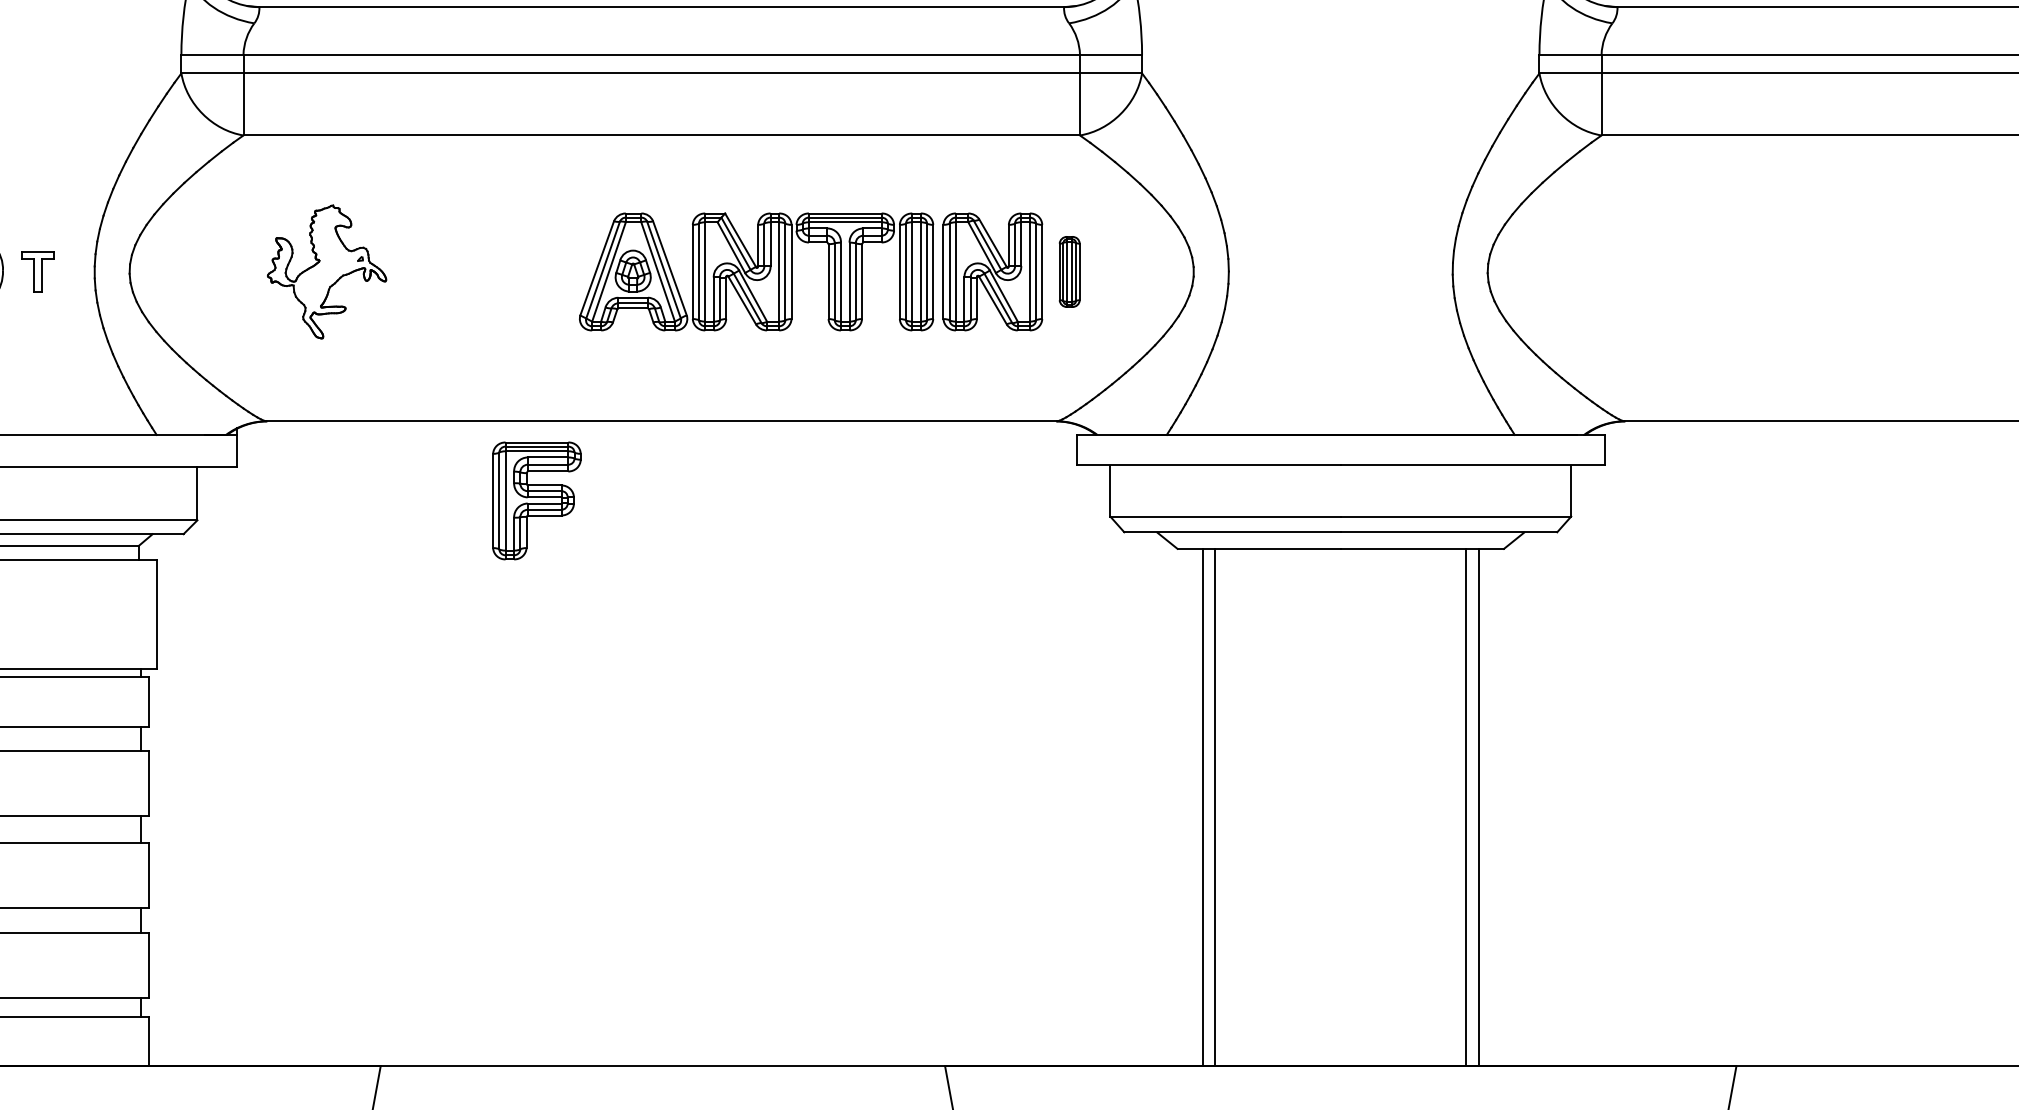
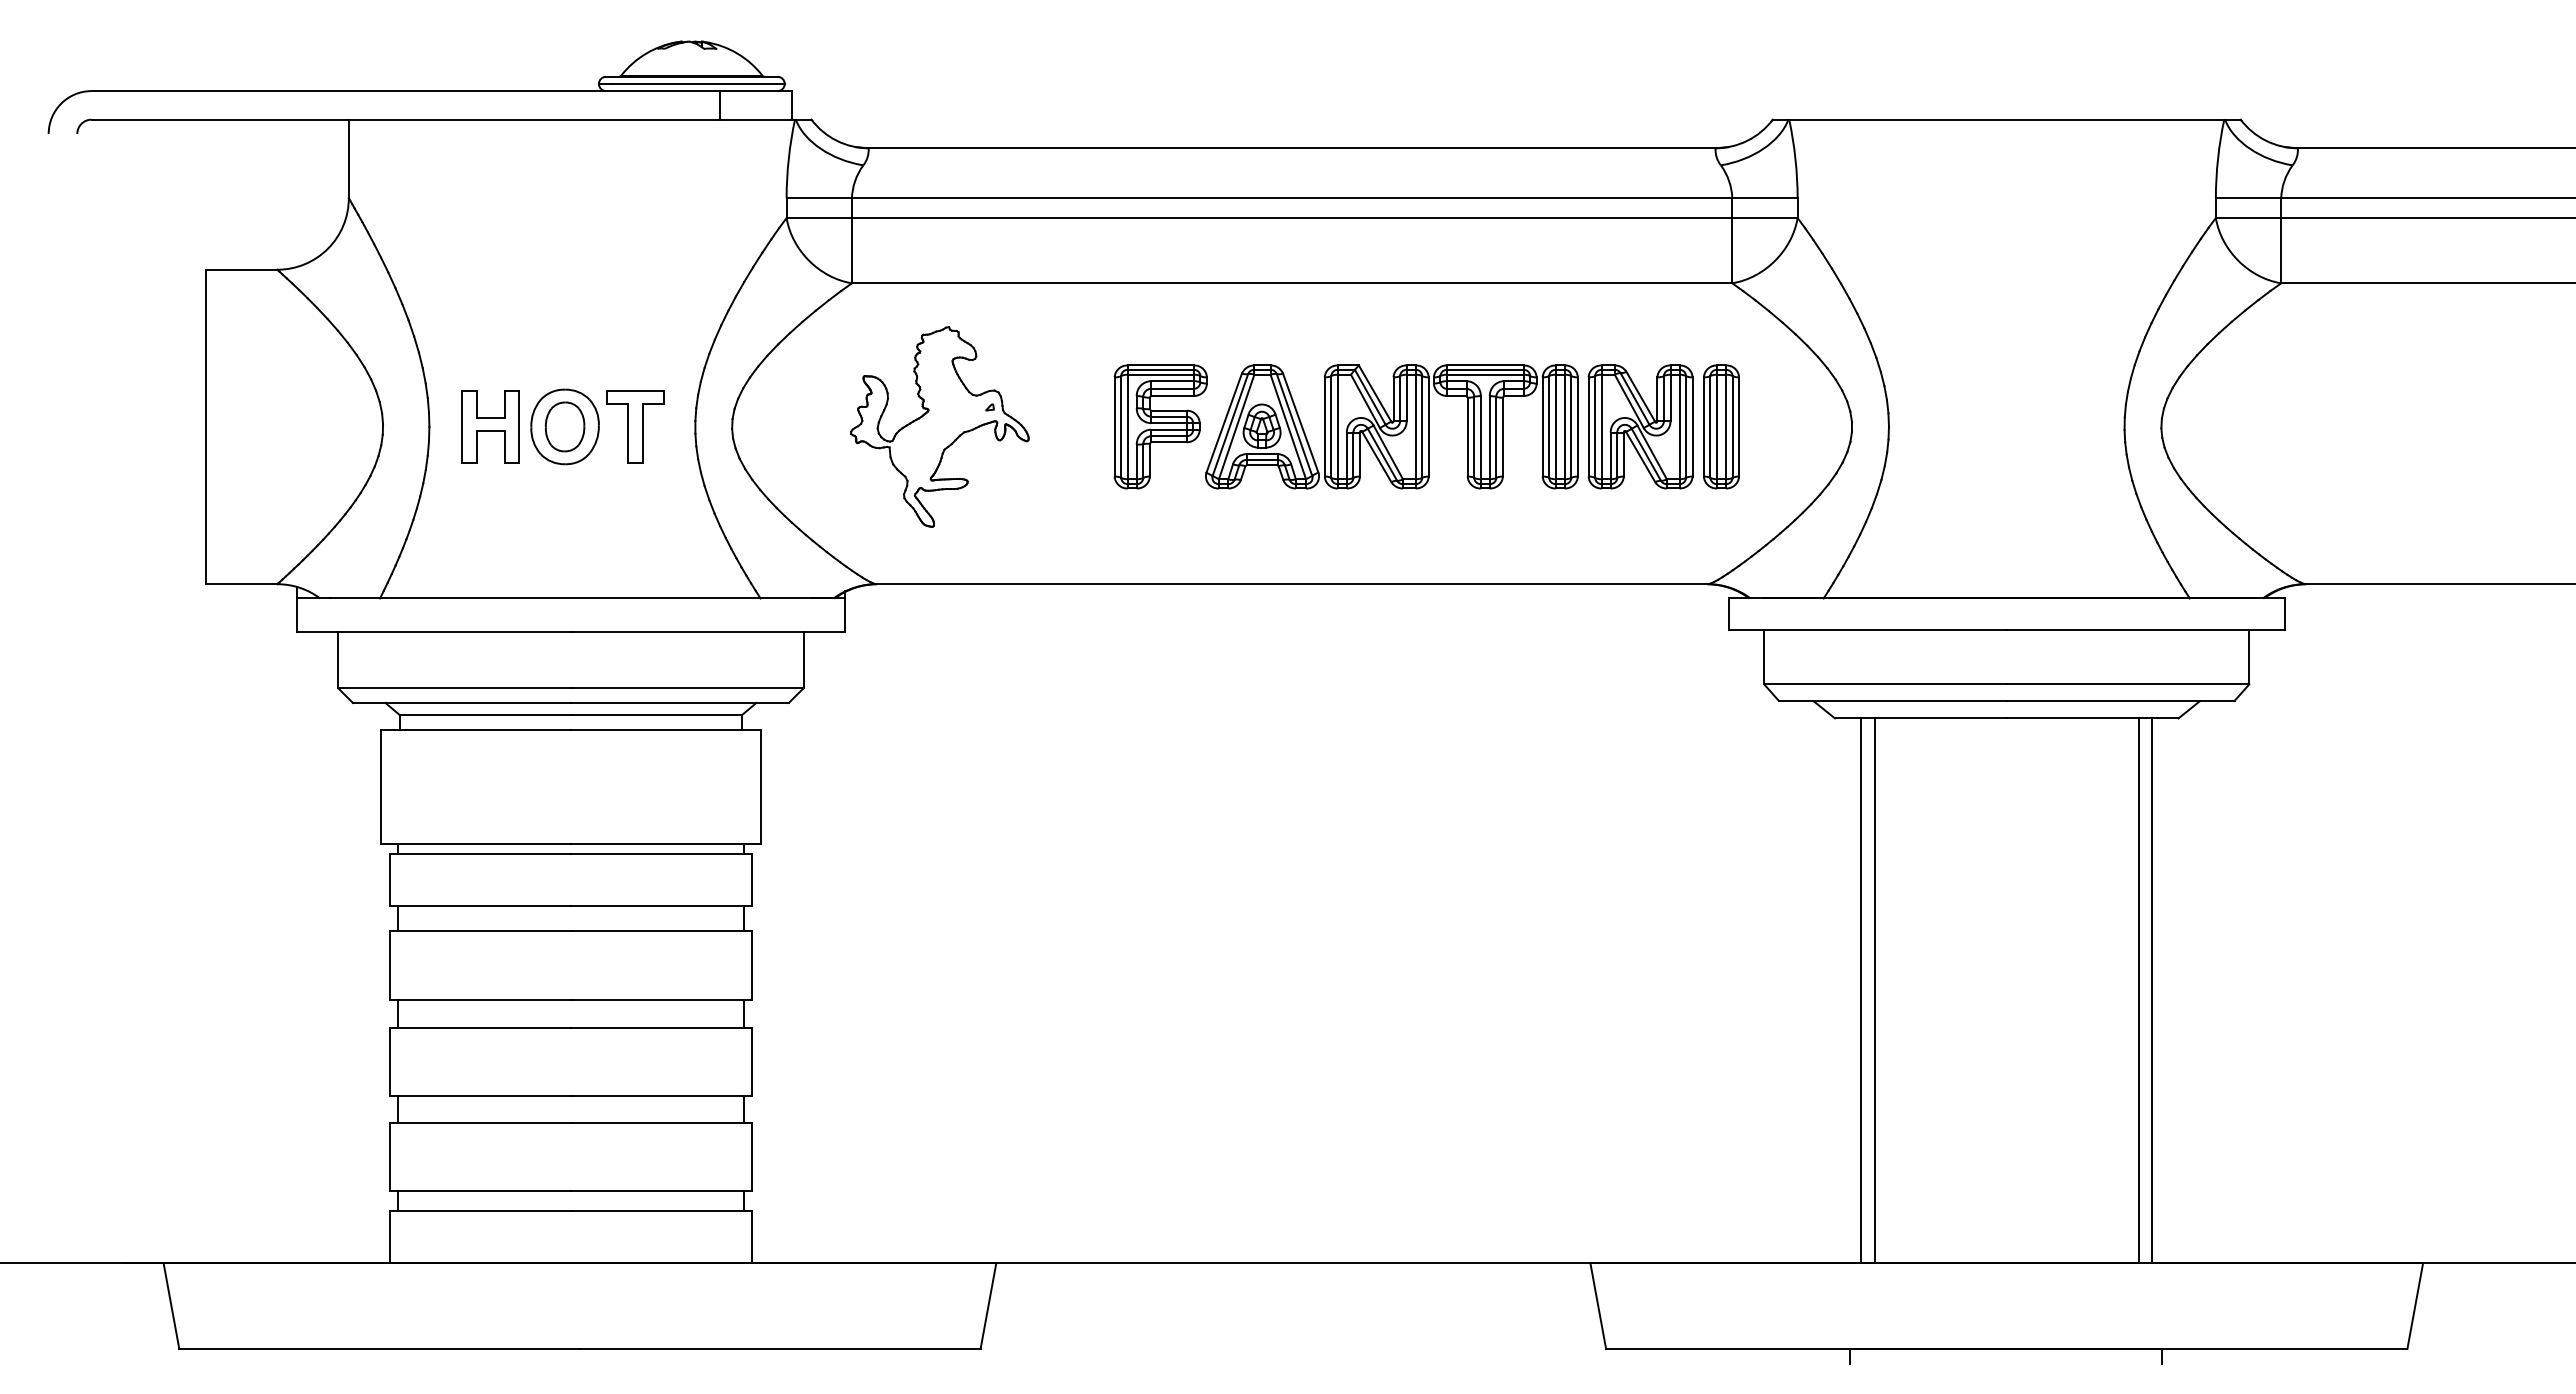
part: (37, 271) -> (635, 426), size x1.67
part: (326, 271) -> (939, 426), size x1.43
part: (1069, 271) -> (1721, 426), size x1.67
part: (536, 500) -> (1160, 426), moved

